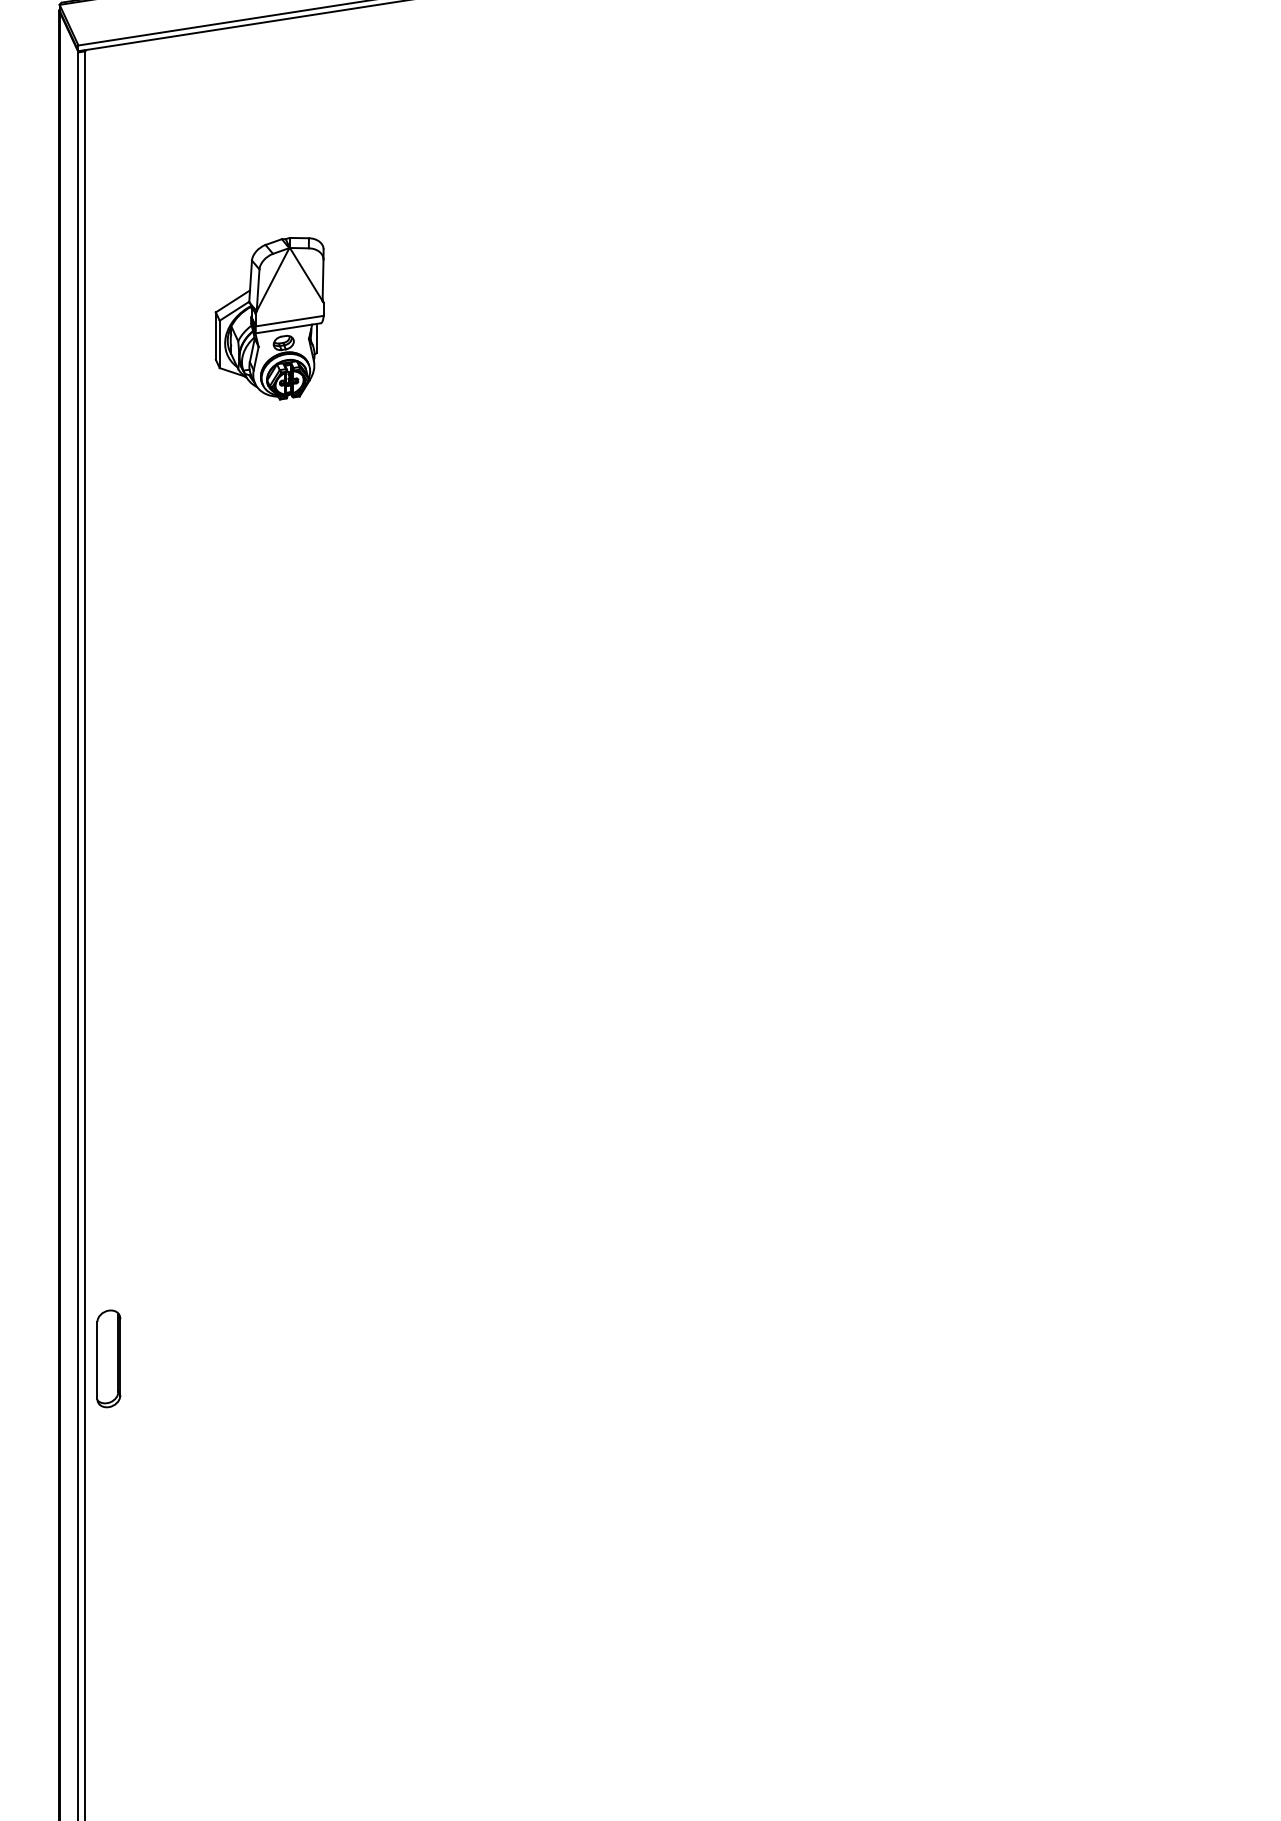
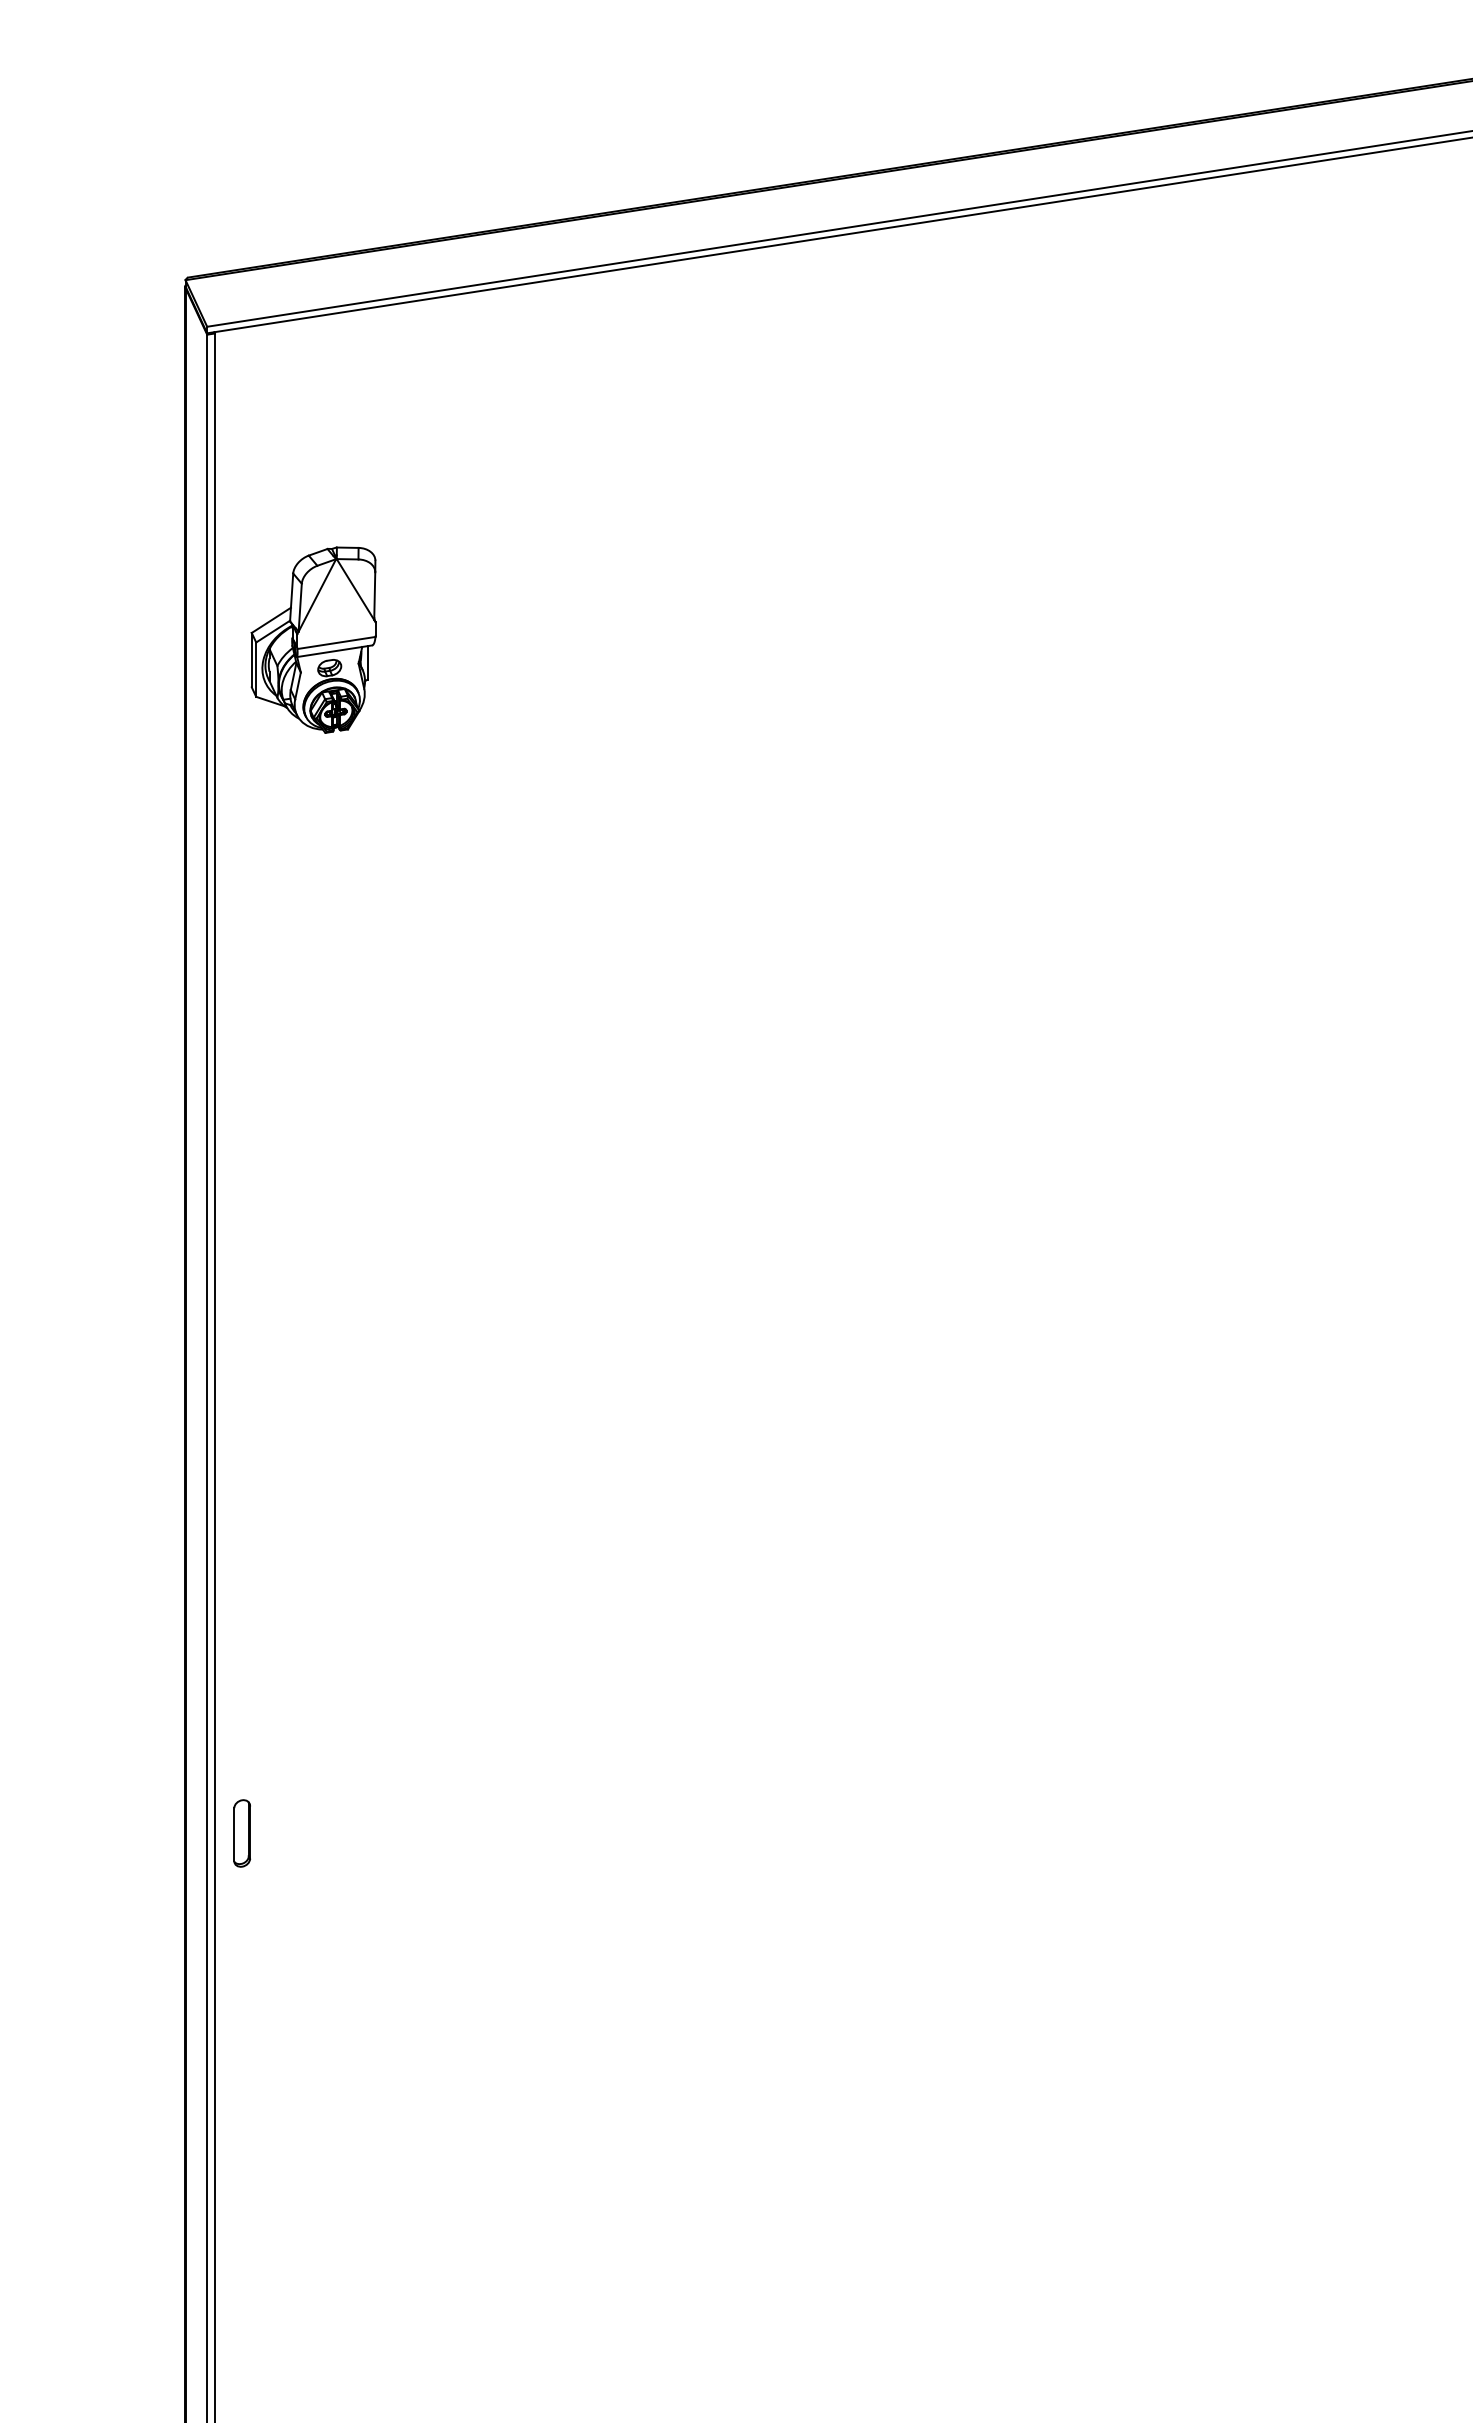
part: (269, 318) -> (313, 639), moved
part: (109, 1358) -> (242, 1833), size x0.6

